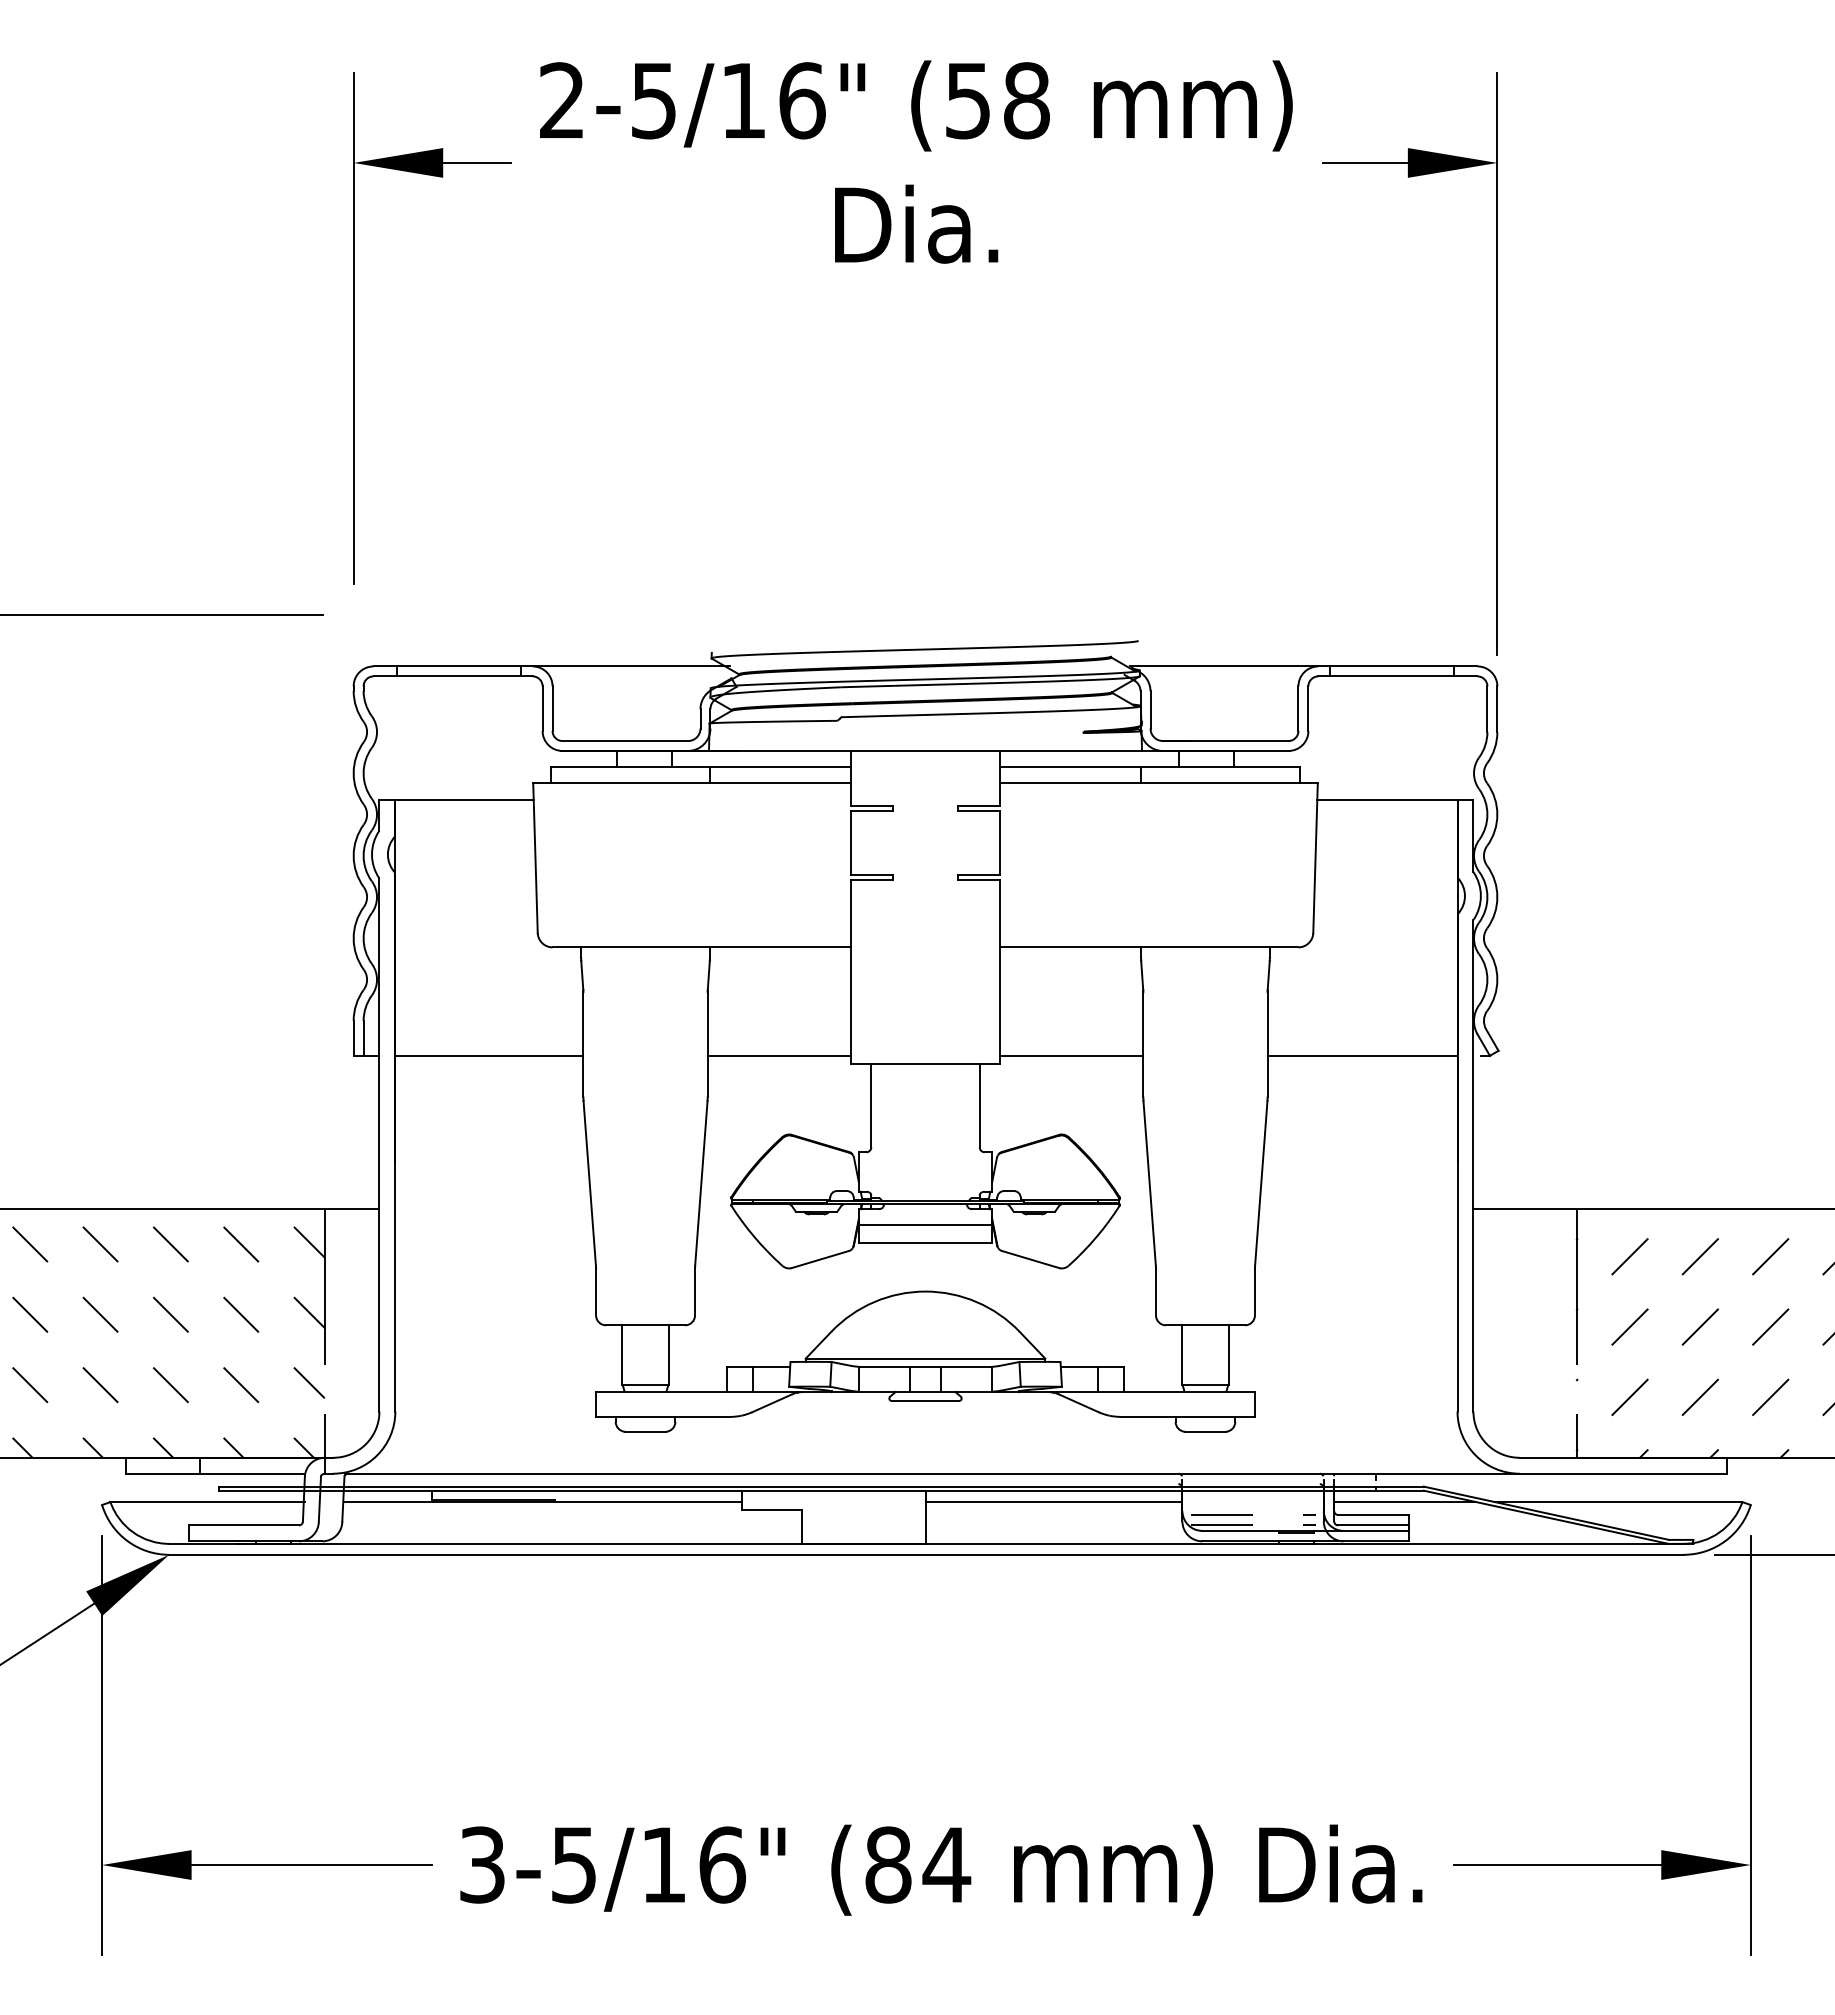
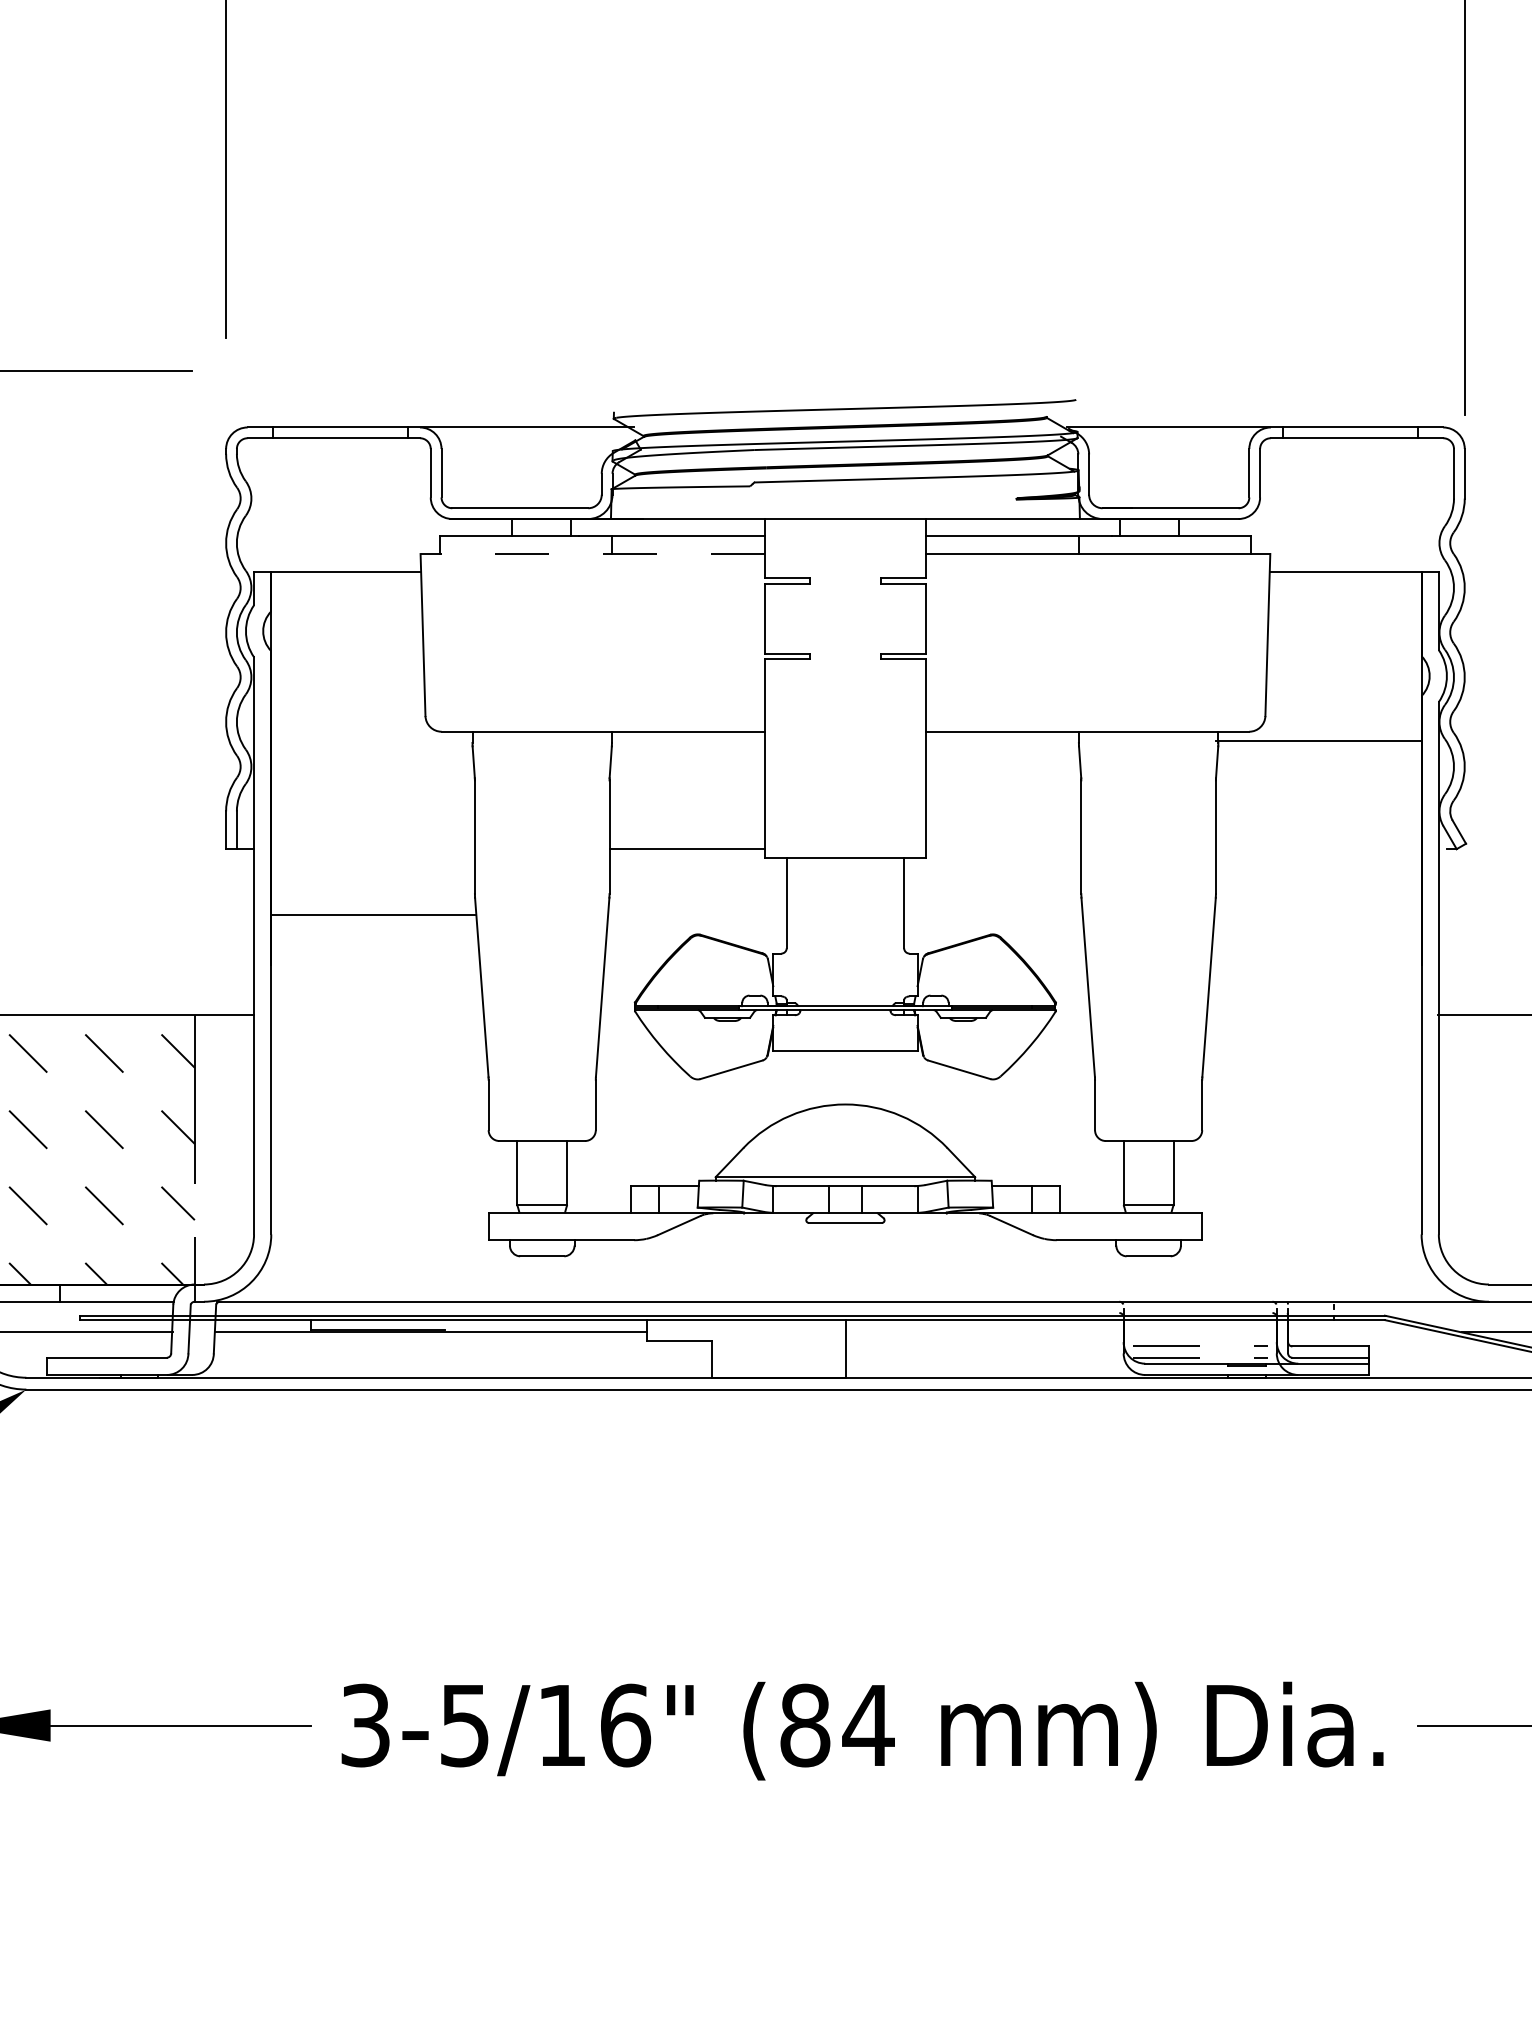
line: (692, 783) -> (593, 554), solid -> dashed
line: (489, 1055) -> (373, 914), moved
line: (1071, 1055) -> (1003, 848), removed
line: (1362, 1055) -> (1318, 740), moved
line: (925, 1224) -> (845, 1031), removed
line: (1054, 1502) -> (985, 1332), removed
line: (1405, 1502) -> (1365, 1332), removed

